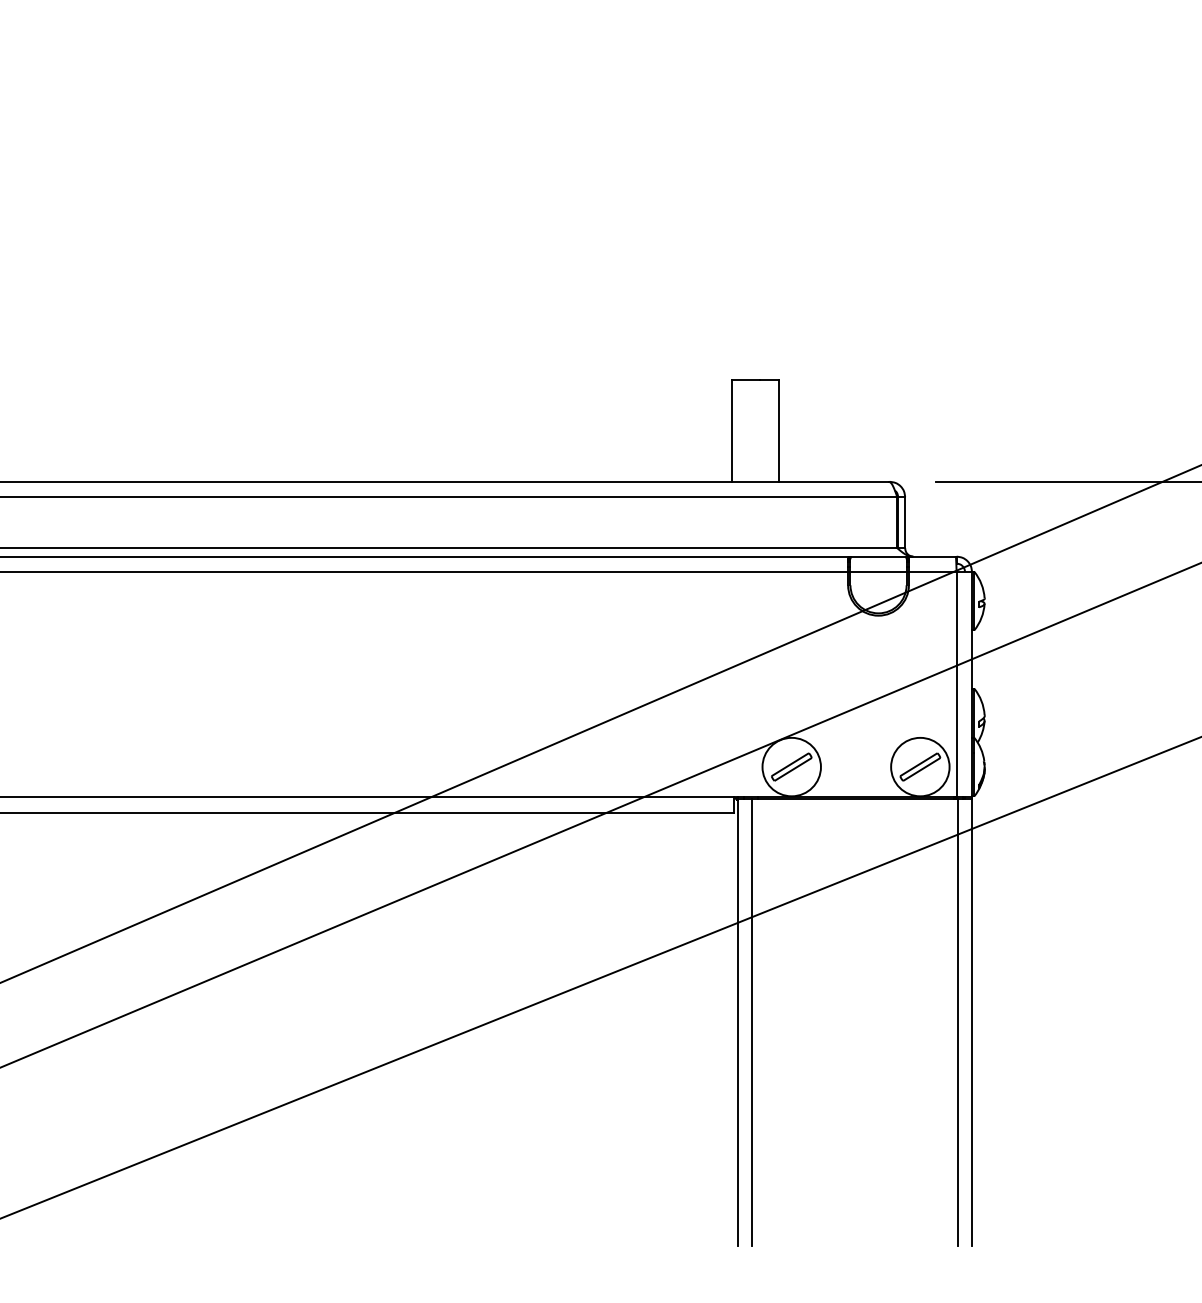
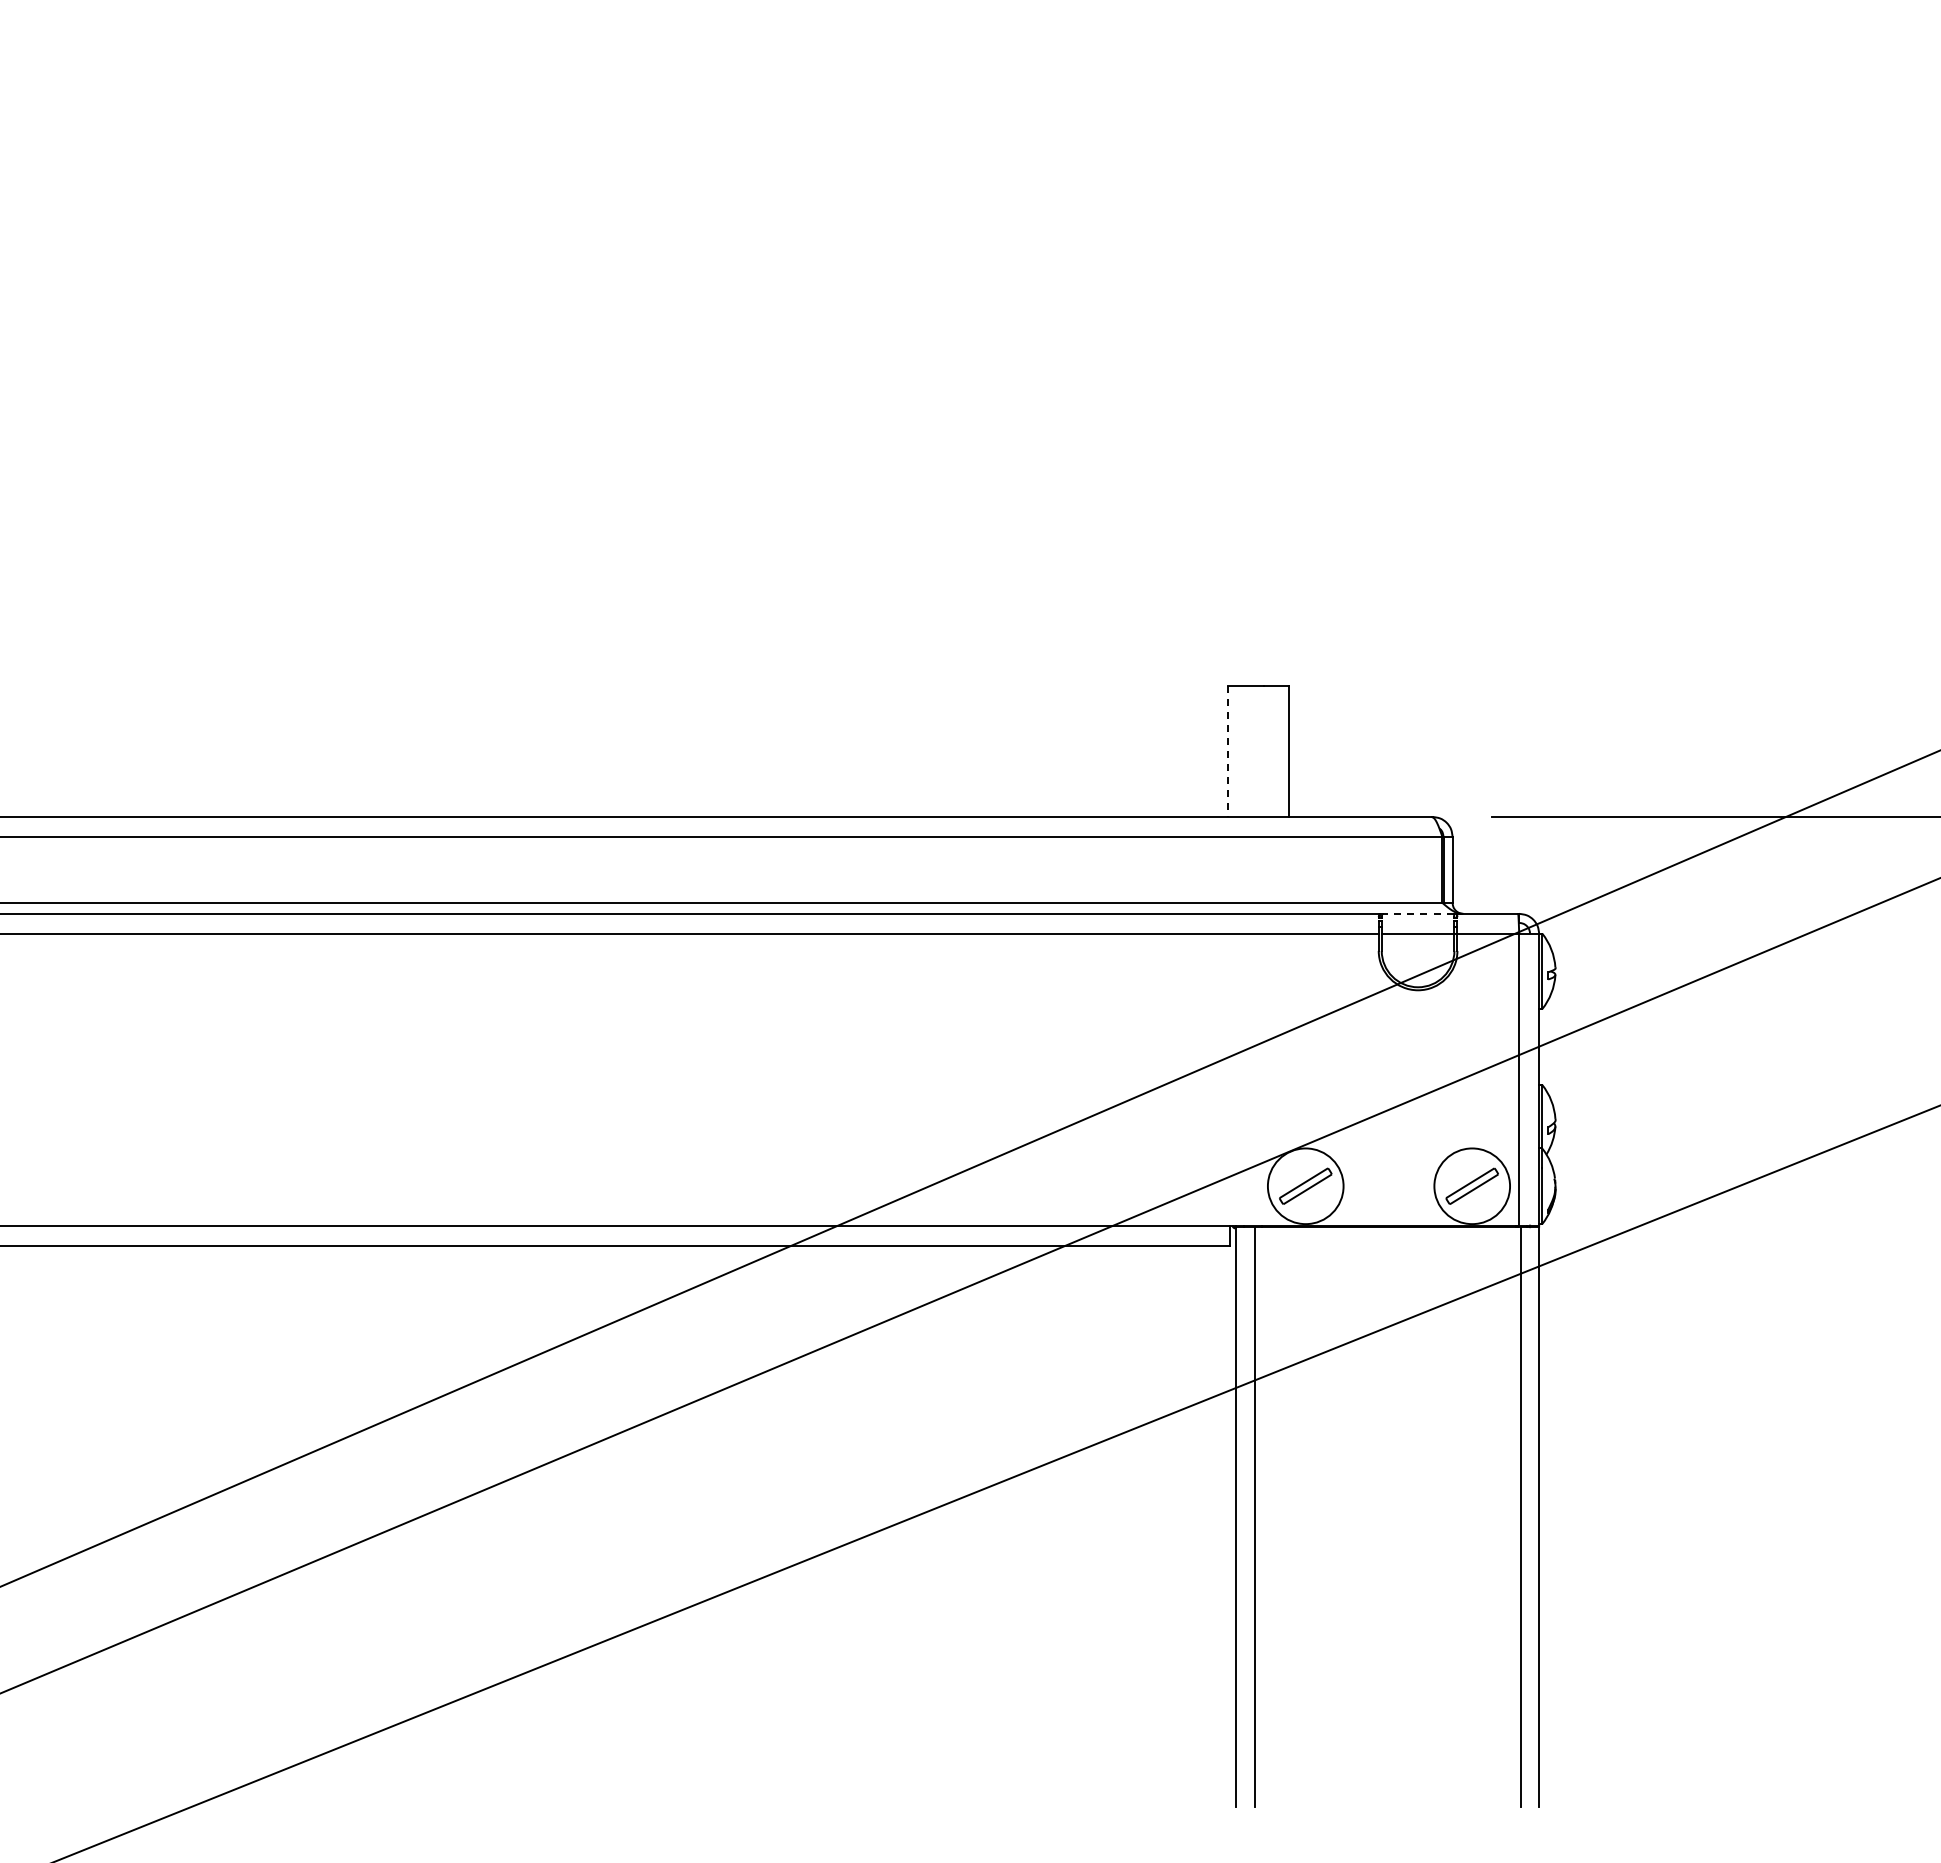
line: (732, 431) -> (1228, 751), solid -> dashed
line: (878, 556) -> (1417, 913), solid -> dashed

